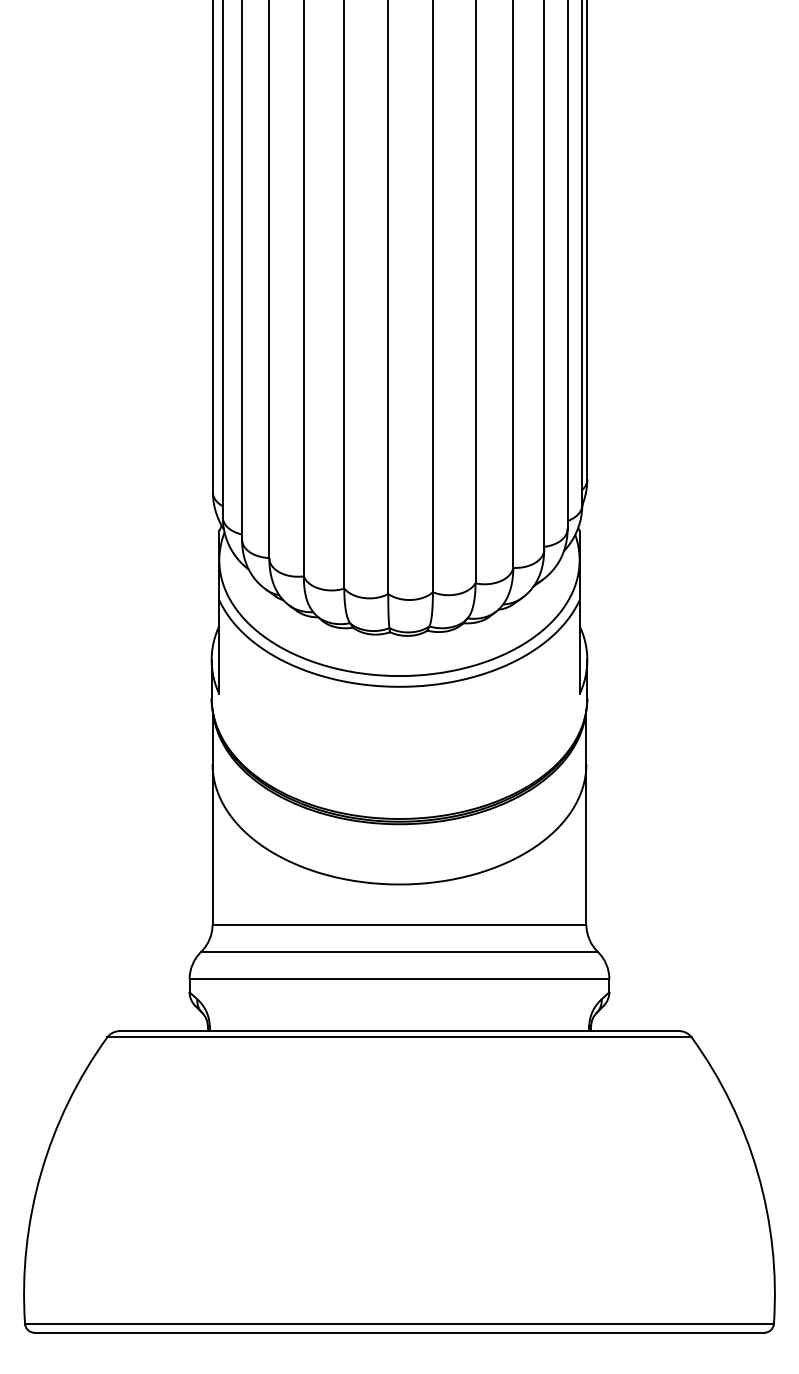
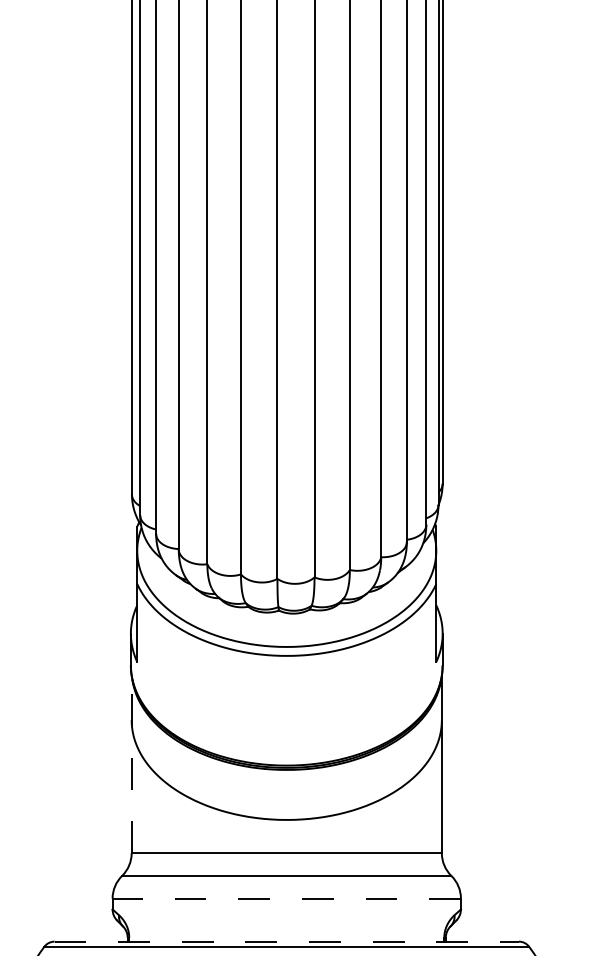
line: (212, 816) -> (131, 763), solid -> dashed
line: (399, 979) -> (286, 898), solid -> dashed
line: (399, 1031) -> (286, 941), solid -> dashed

